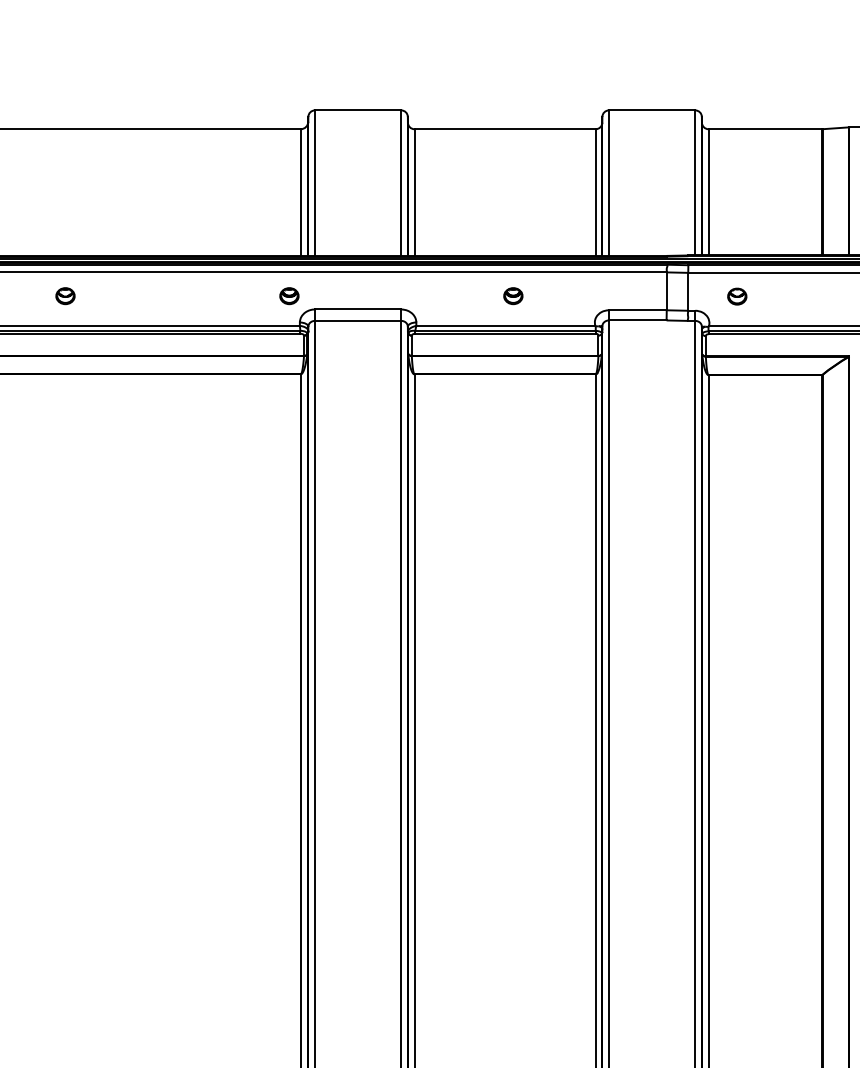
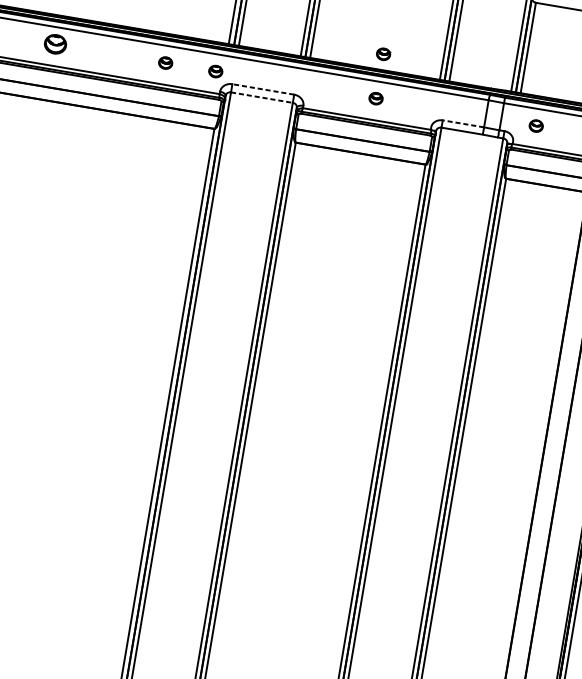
part: (513, 234) -> (383, 54), added
part: (65, 296) -> (55, 44), size x1.6
part: (219, 296) -> (165, 63), added
line: (357, 309) -> (262, 89), solid -> dashed
line: (637, 310) -> (463, 123), solid -> dashed
line: (358, 320) -> (262, 97), solid -> dashed

